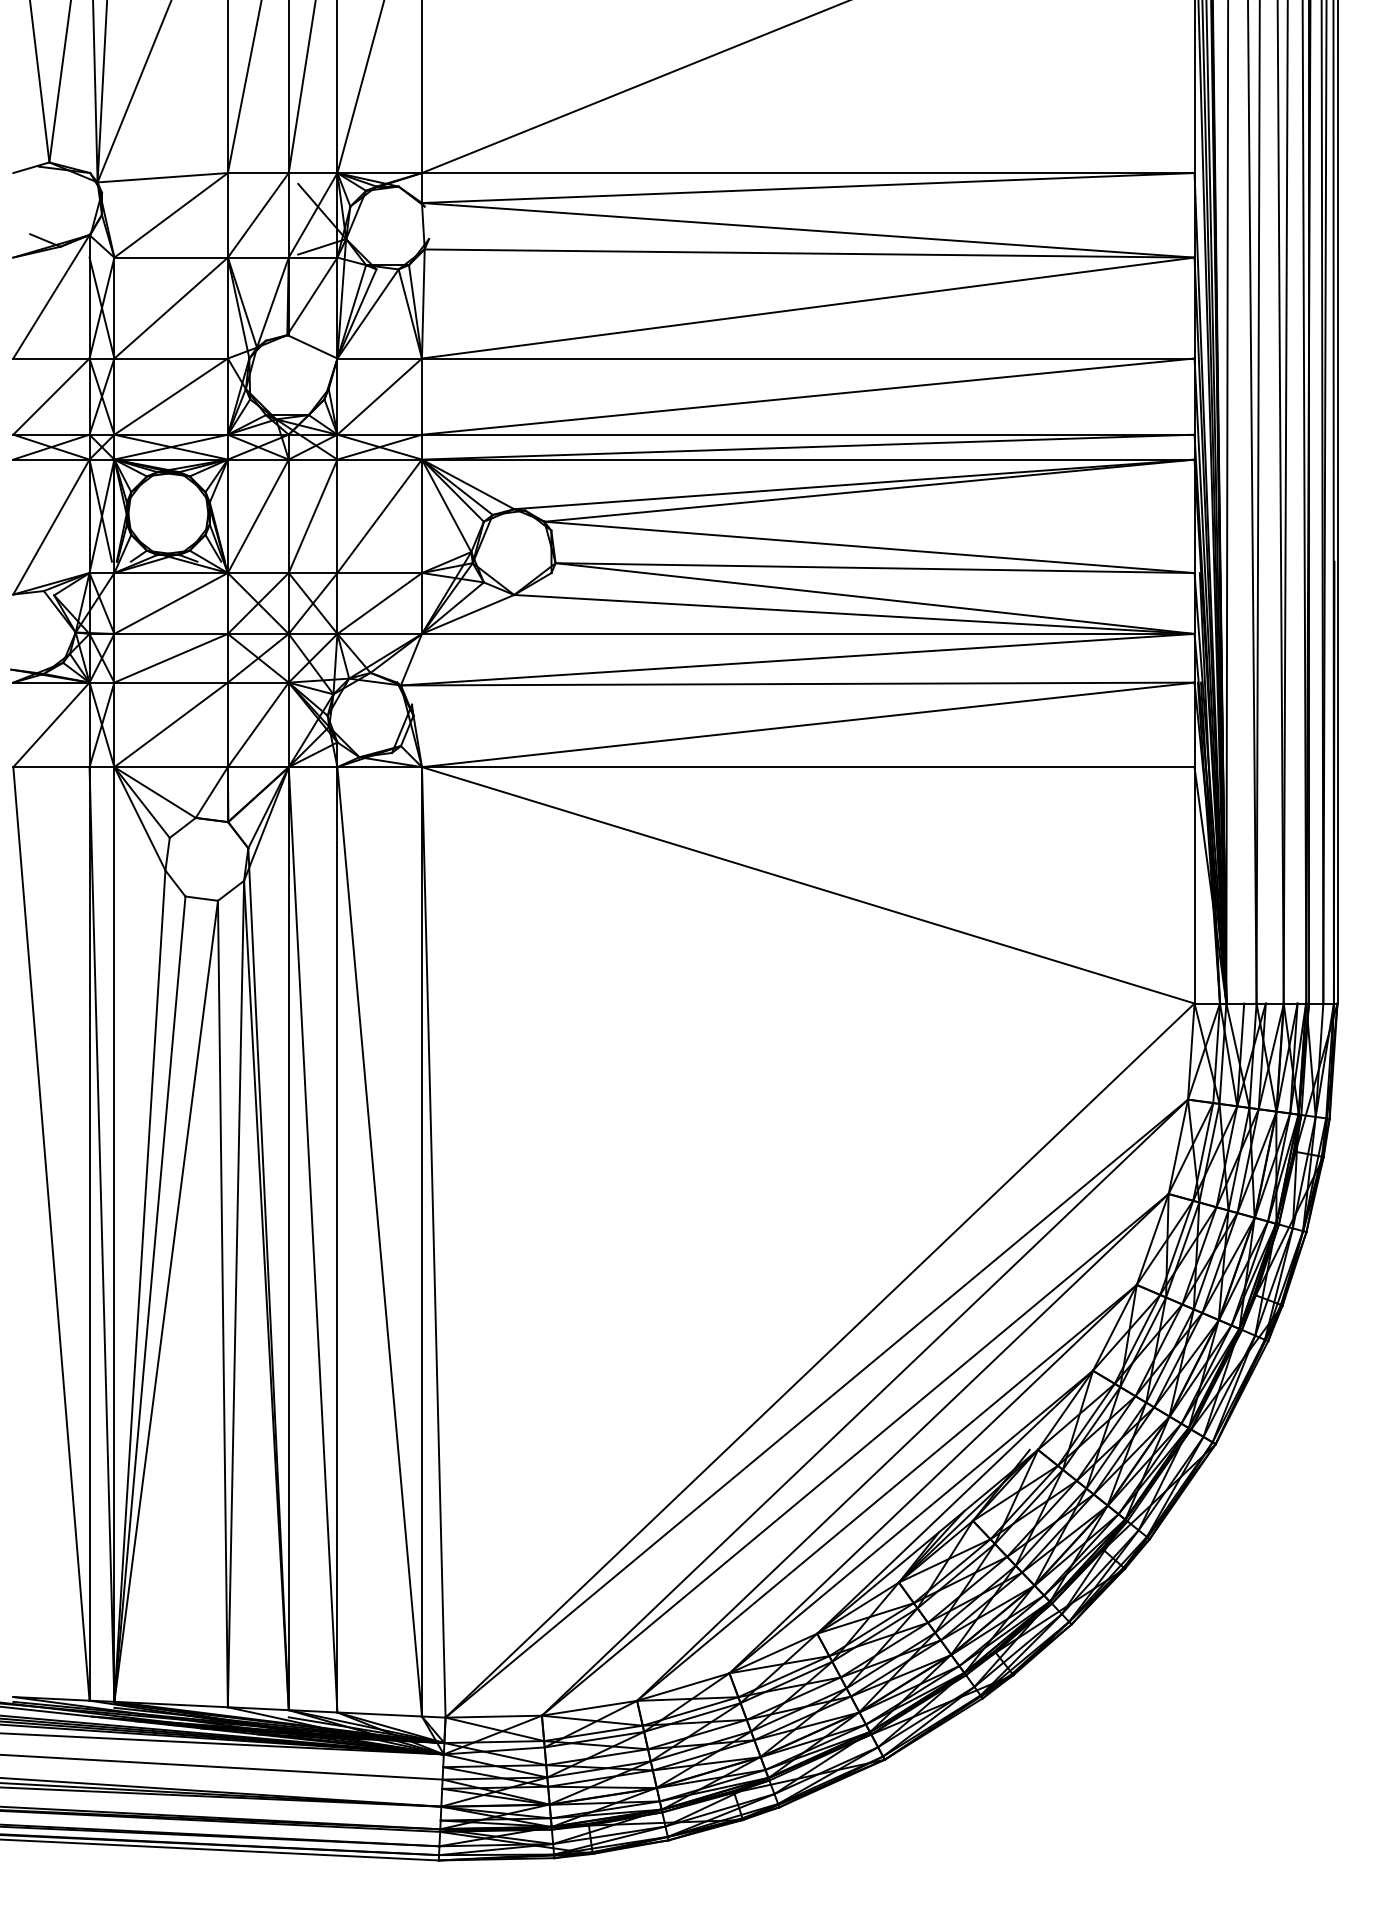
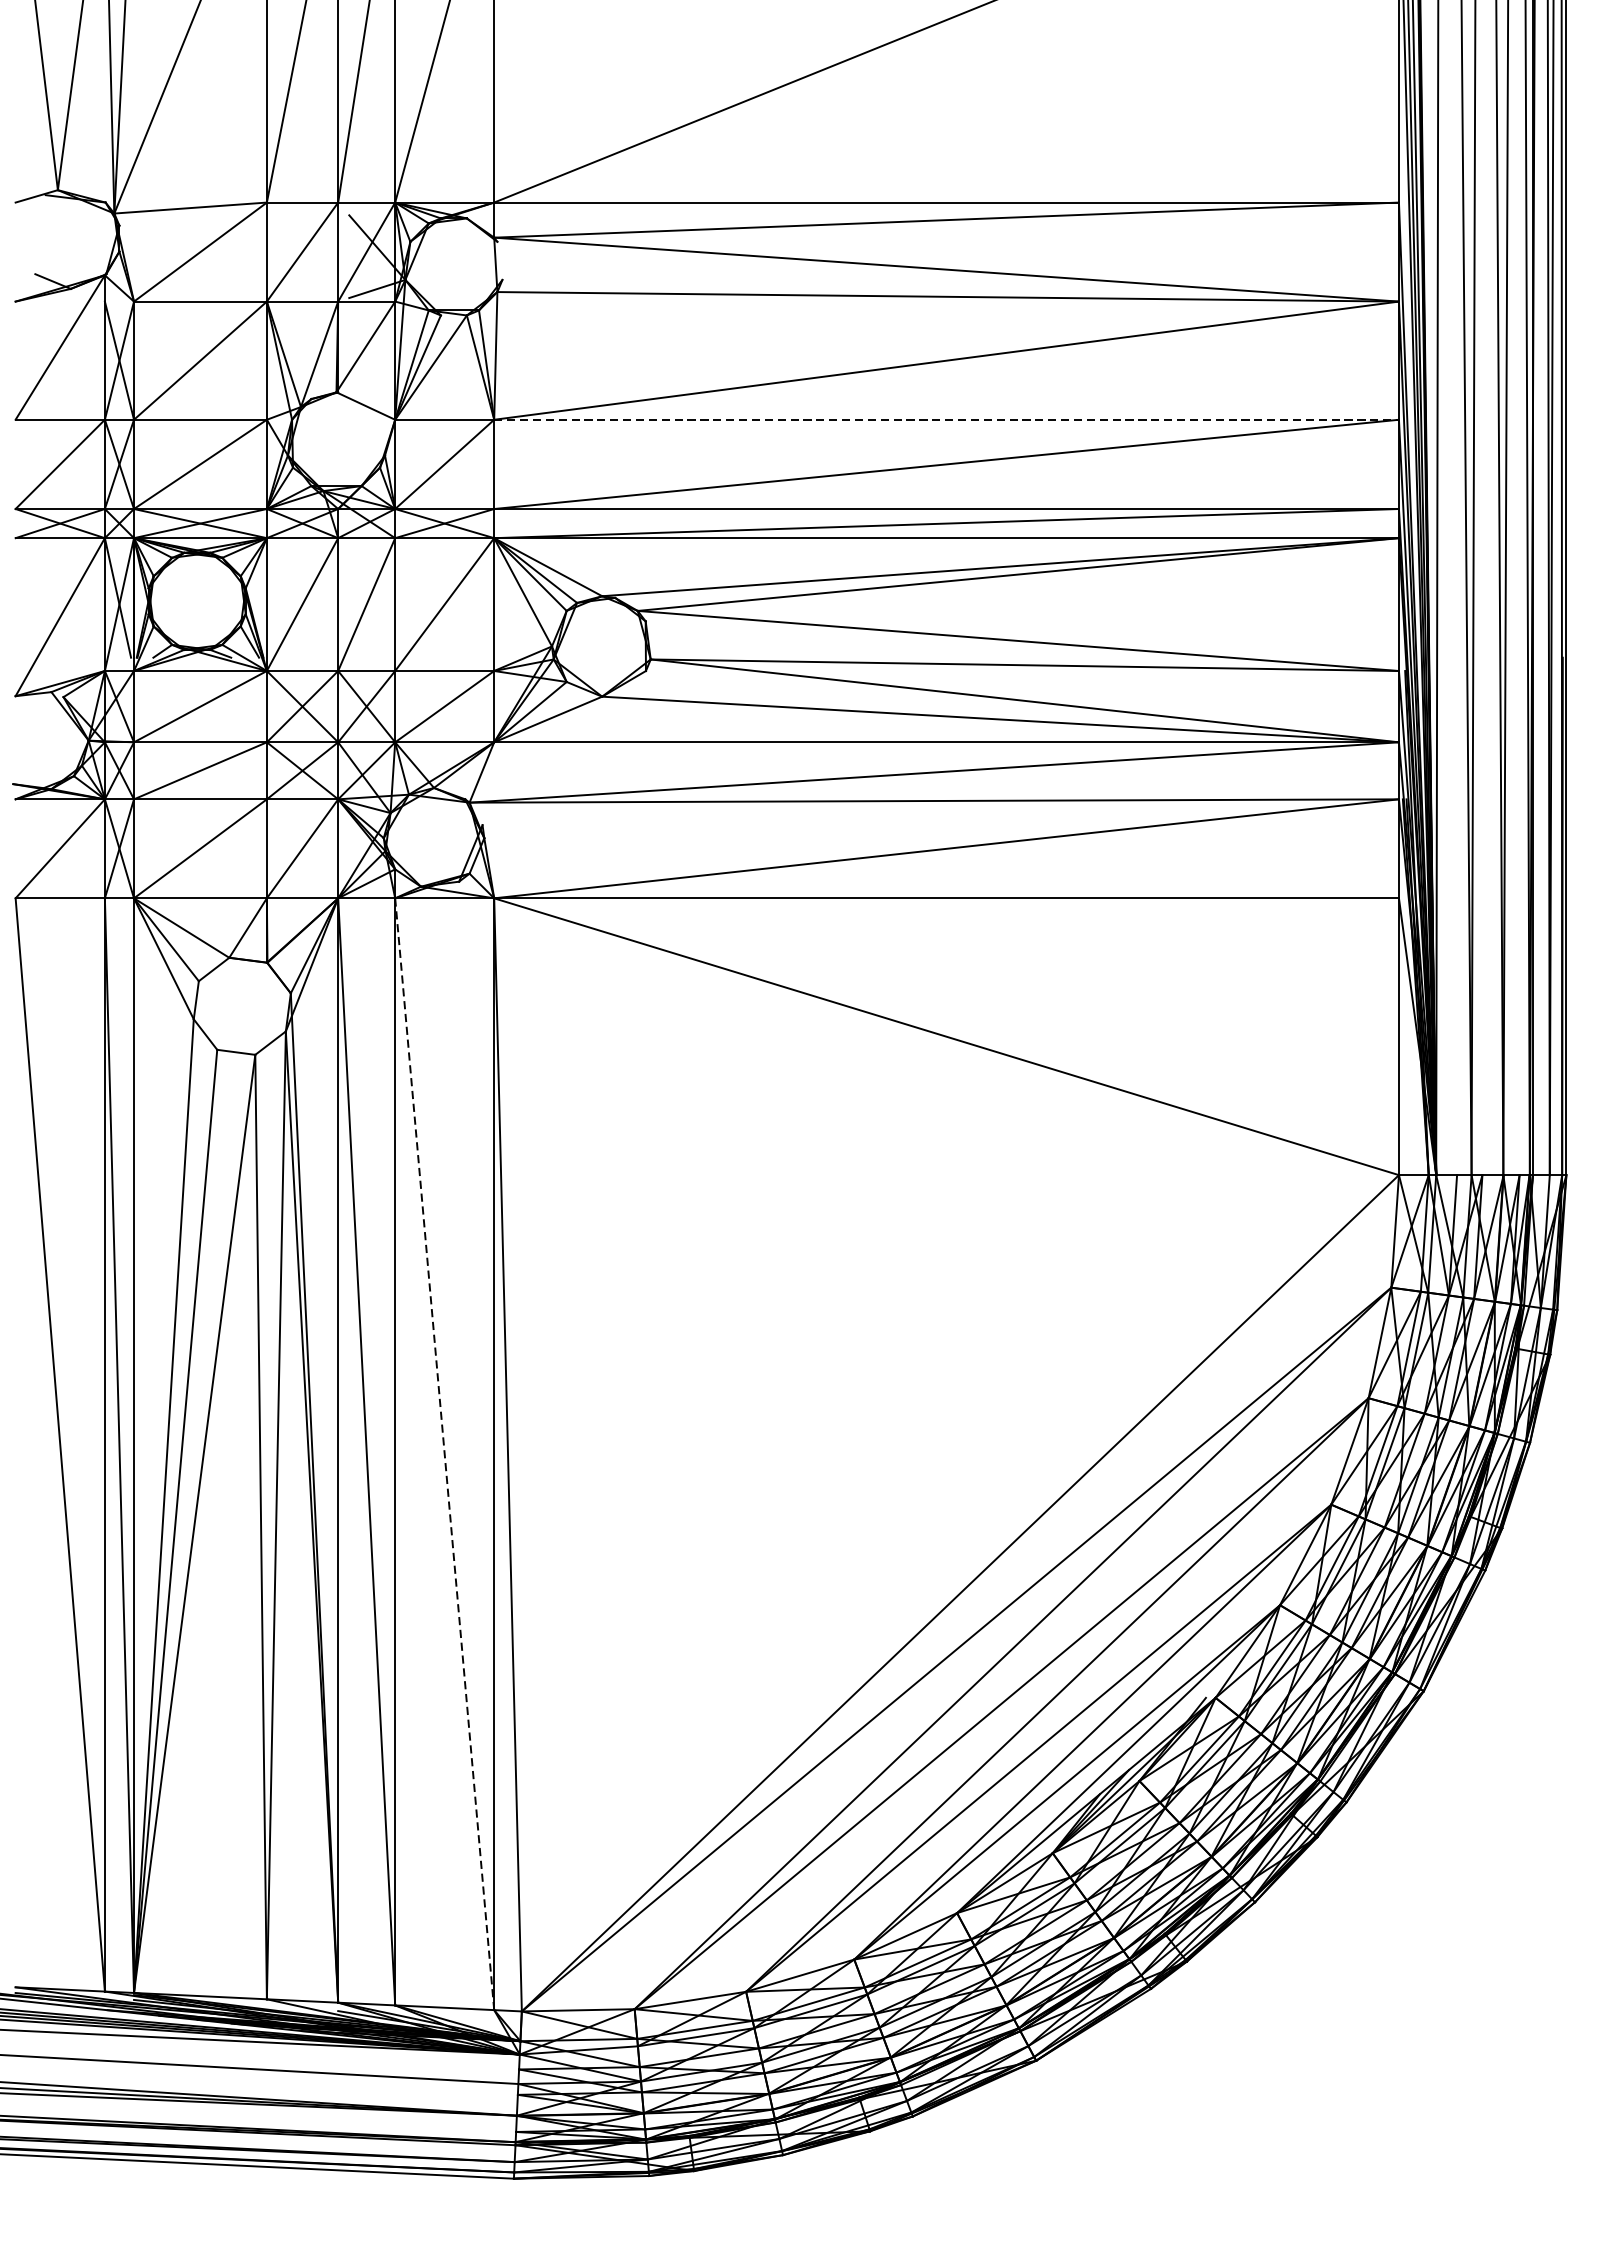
line: (808, 358) -> (946, 419), solid -> dashed
line: (379, 1241) -> (444, 1453), solid -> dashed

